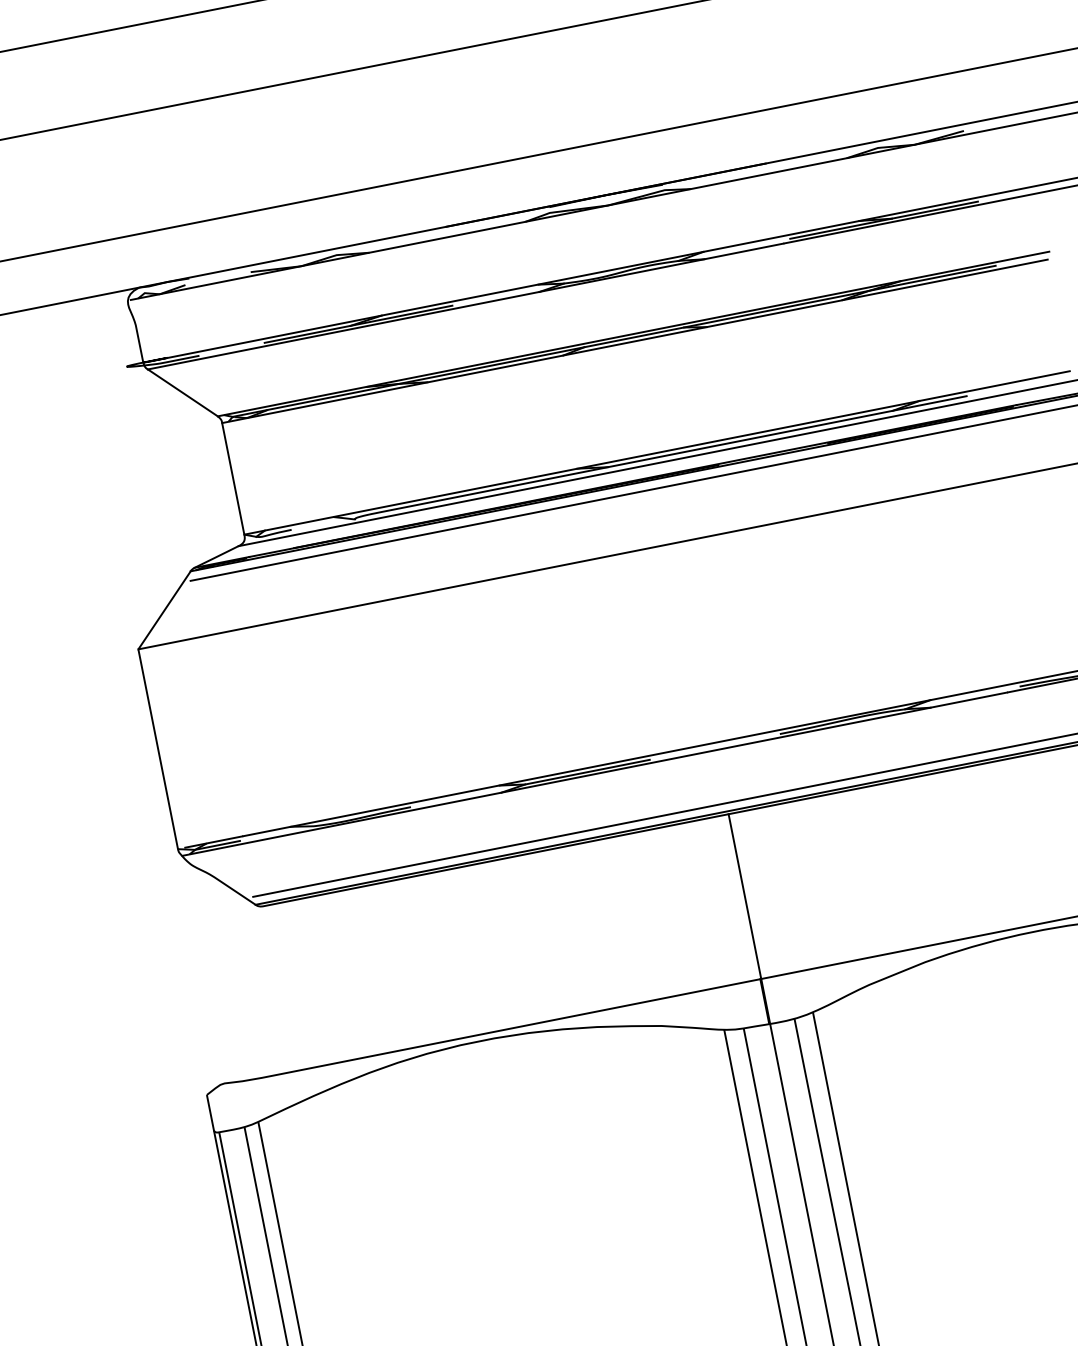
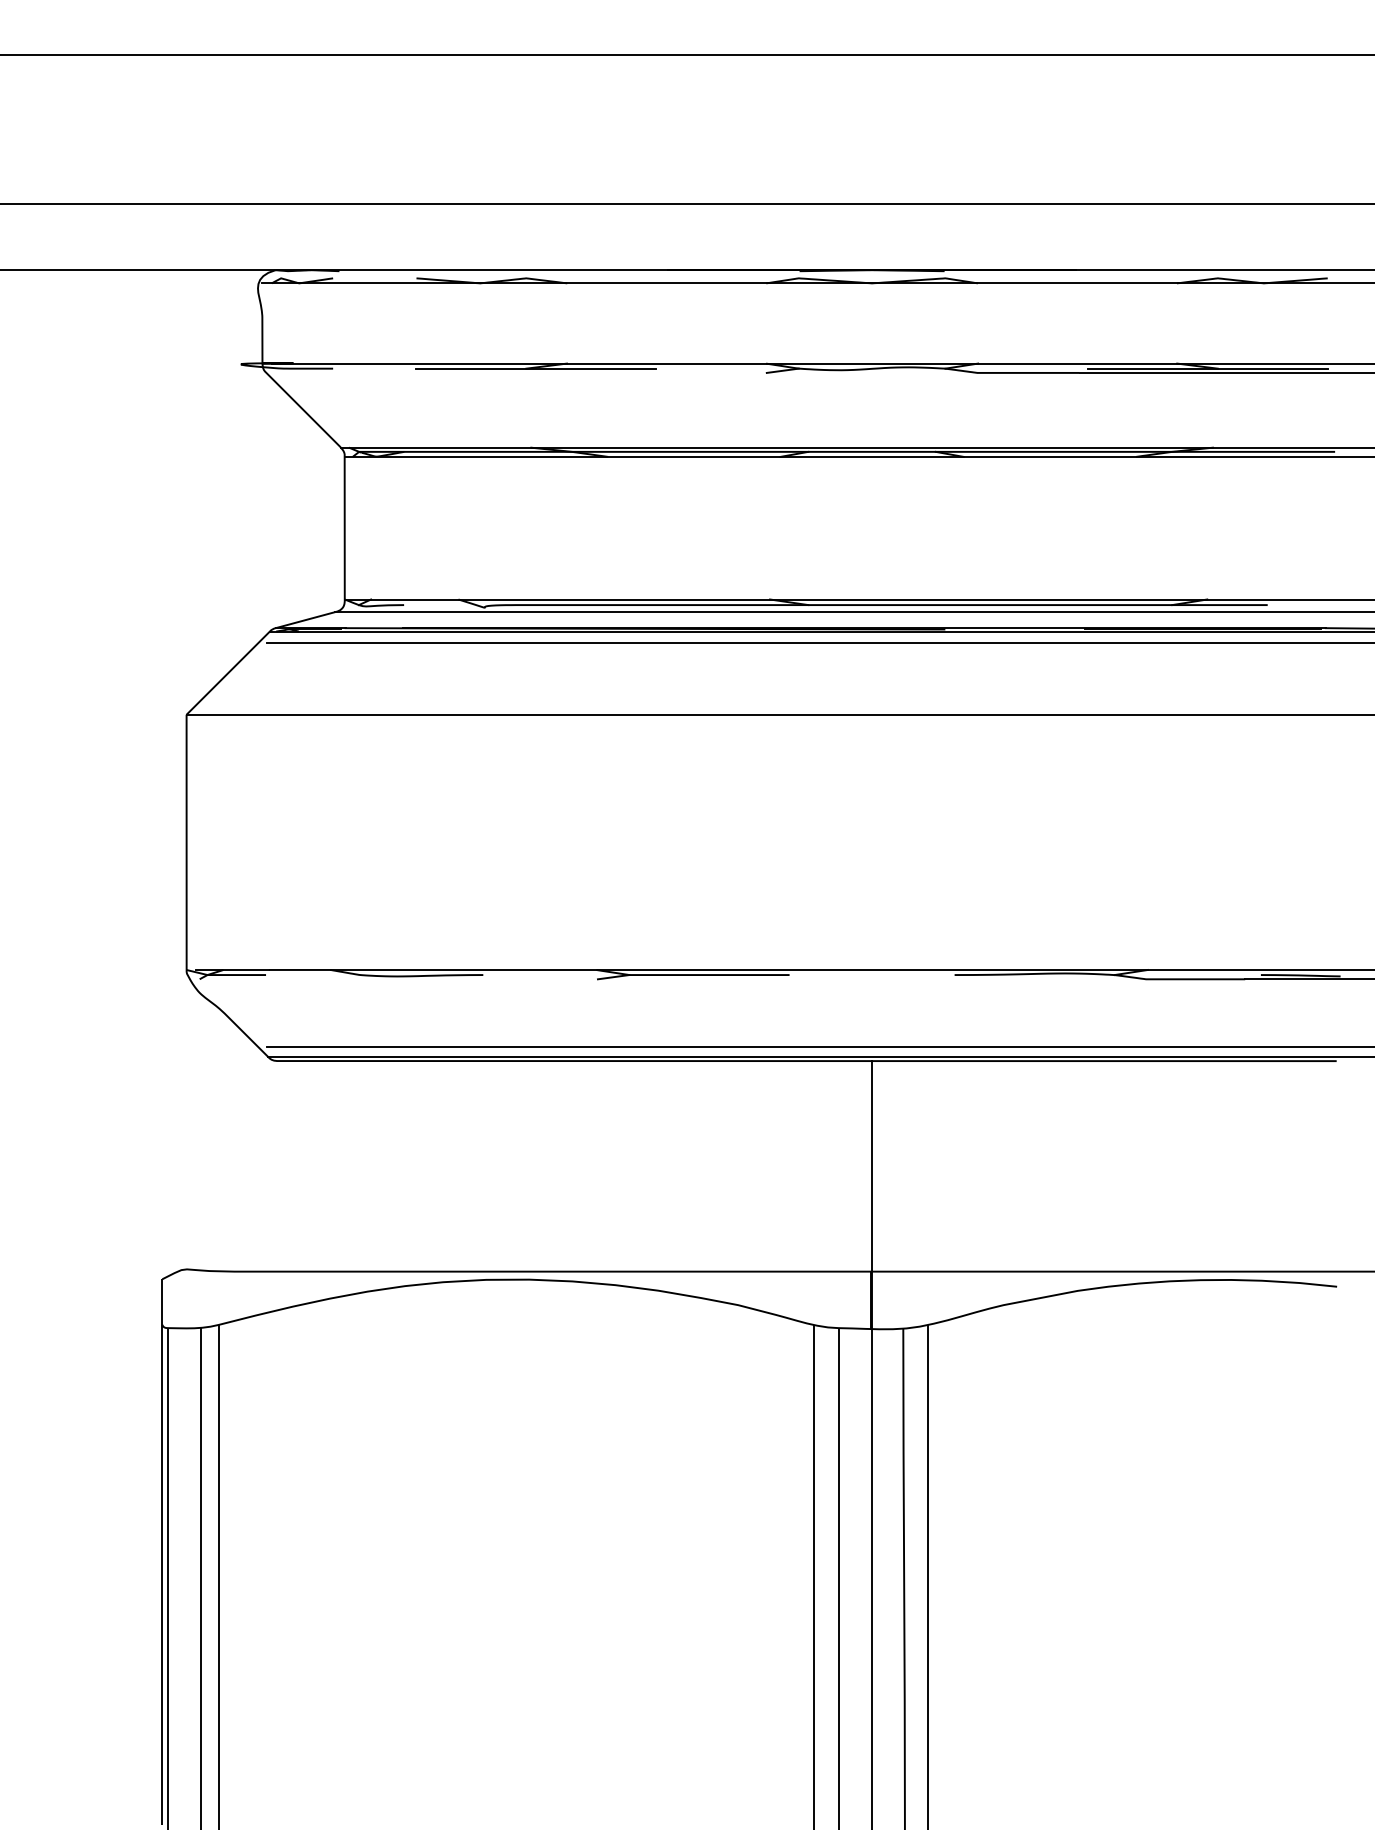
line: (425, 314) -> (621, 372), removed
line: (556, 781) -> (668, 979), removed

